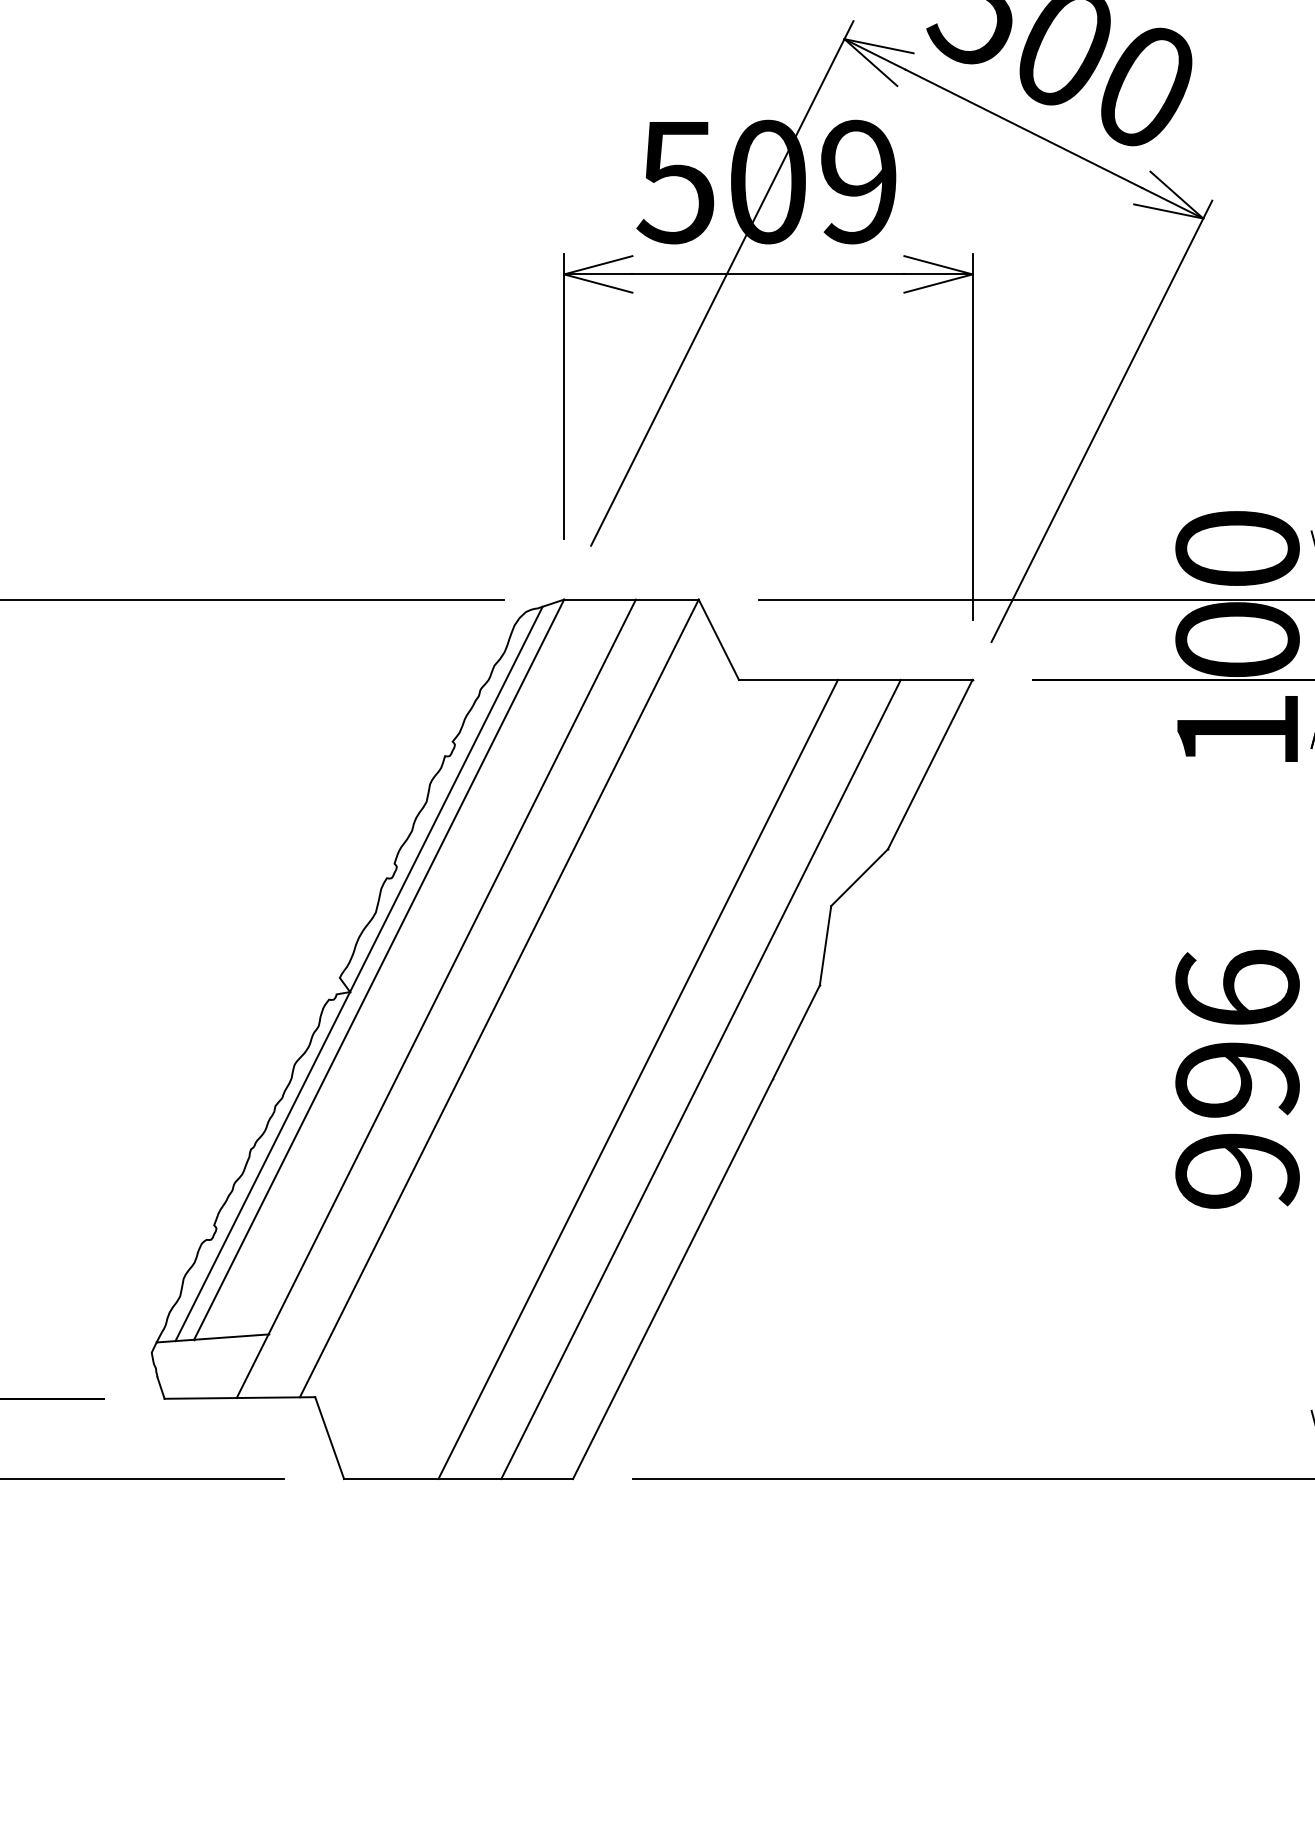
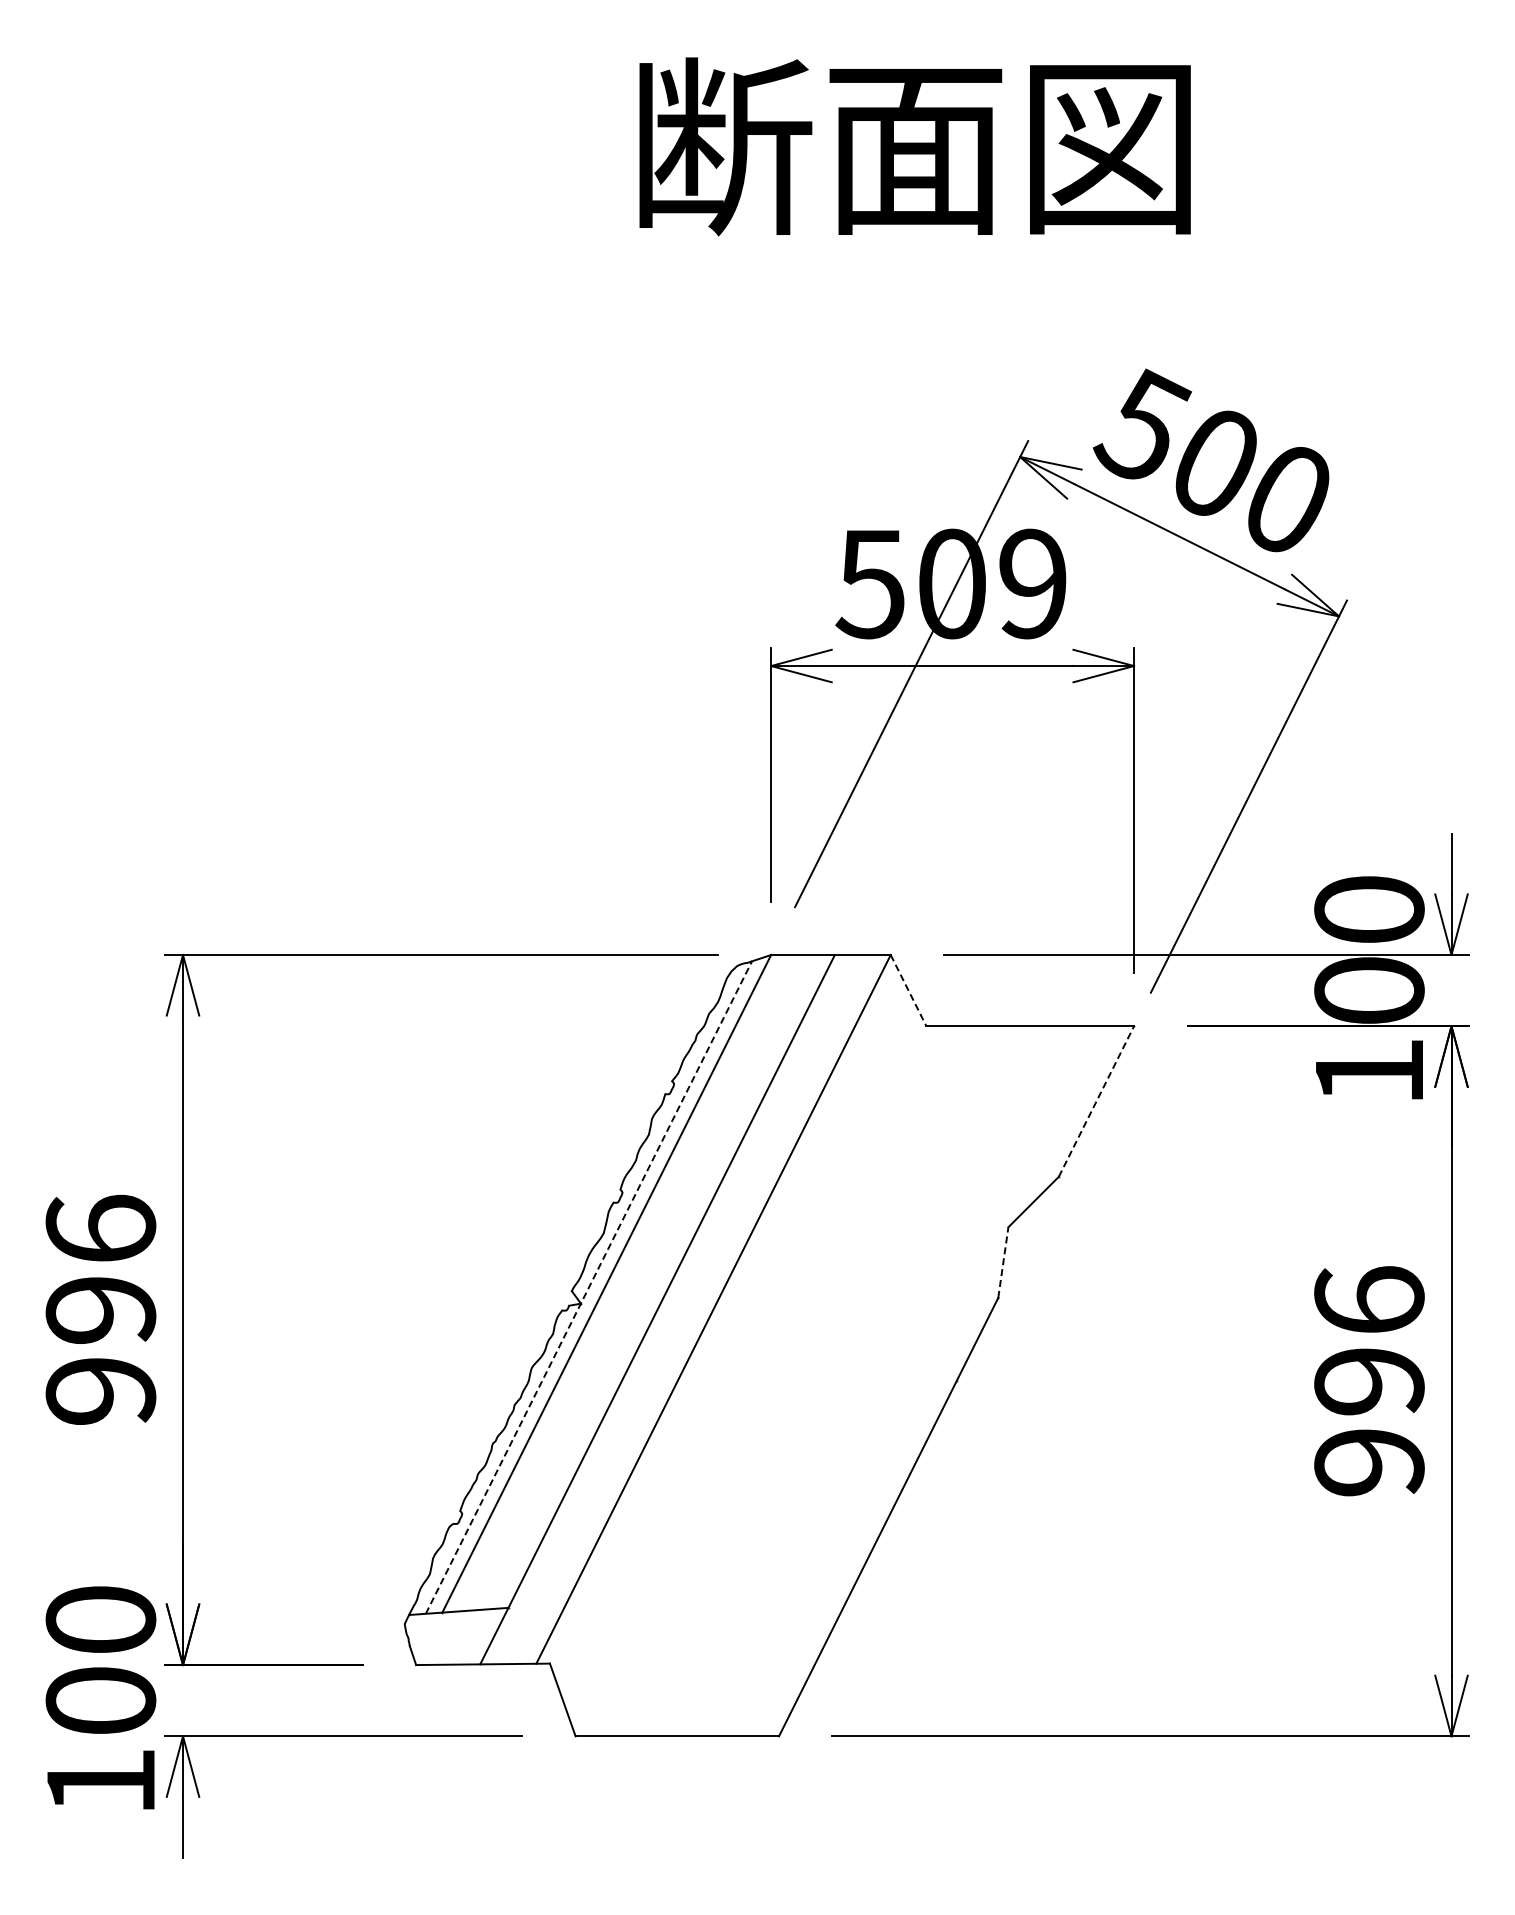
line: (718, 639) -> (908, 990), solid -> dashed
line: (930, 764) -> (1096, 1101), solid -> dashed
line: (825, 945) -> (1003, 1262), solid -> dashed
line: (358, 973) -> (588, 1287), solid -> dashed
line: (637, 1079) -> (836, 1381), removed
line: (700, 1079) -> (892, 1381), removed

